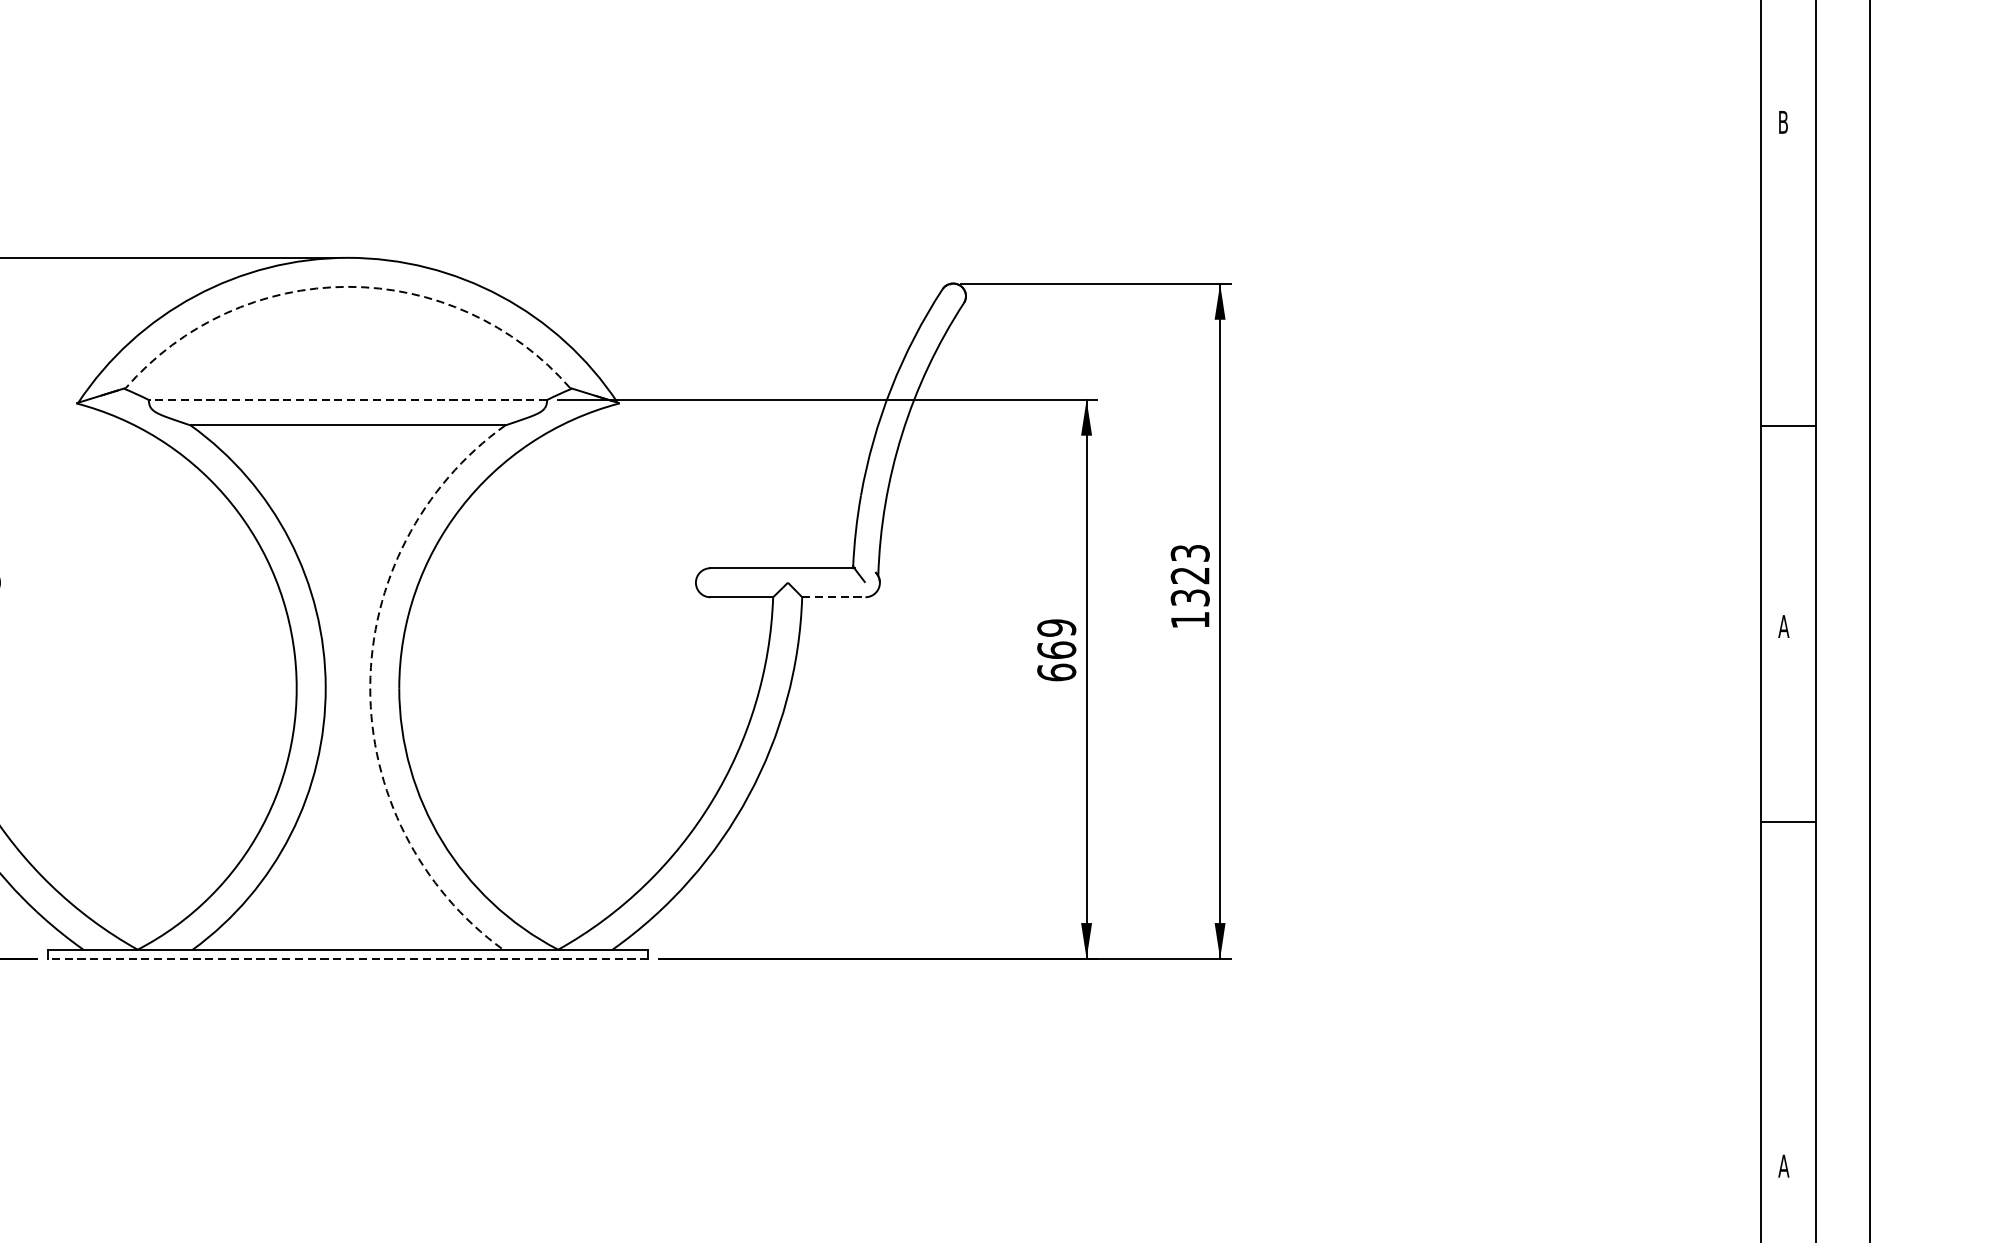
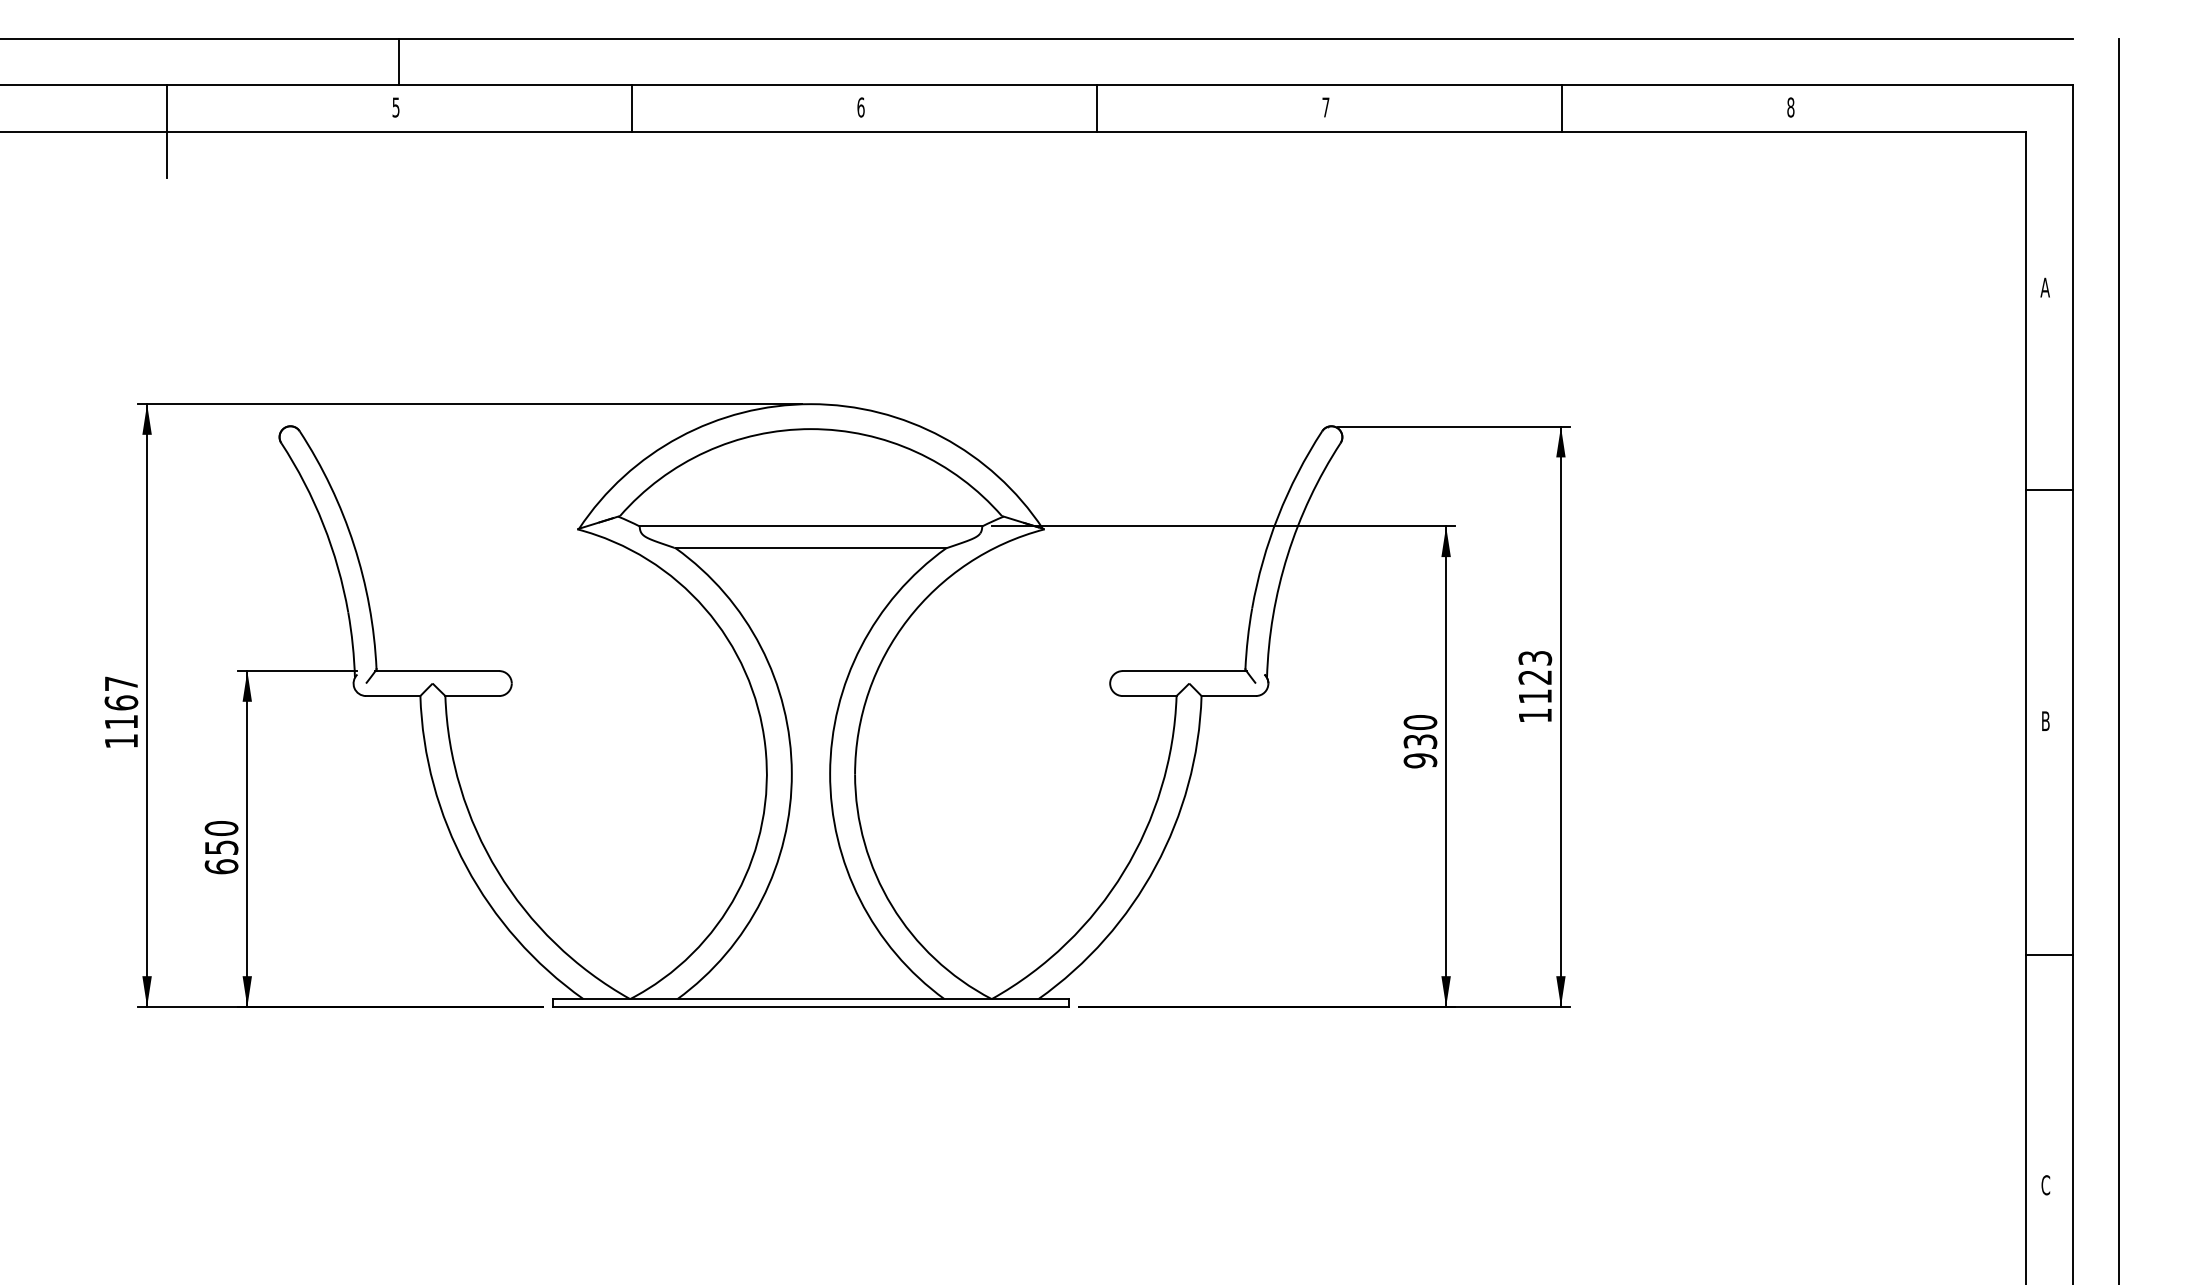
text: (1782, 122) -> (2044, 287), B -> A
arc: (347, 287) -> (810, 429), dashed -> solid
line: (347, 400) -> (810, 526), dashed -> solid
line: (1788, 425) -> (2049, 489), moved
line: (834, 597) -> (1229, 696), dashed -> solid
text: (1190, 597) -> (1535, 696), 1323 -> 1123
text: (1783, 625) -> (2045, 720), A -> B
text: (1056, 650) -> (1420, 741), 669 -> 930
arc: (370, 687) -> (830, 773), dashed -> solid
line: (1788, 822) -> (2049, 954), moved
line: (347, 958) -> (810, 1006), dashed -> solid
text: (1783, 1166) -> (2045, 1185), A -> C

